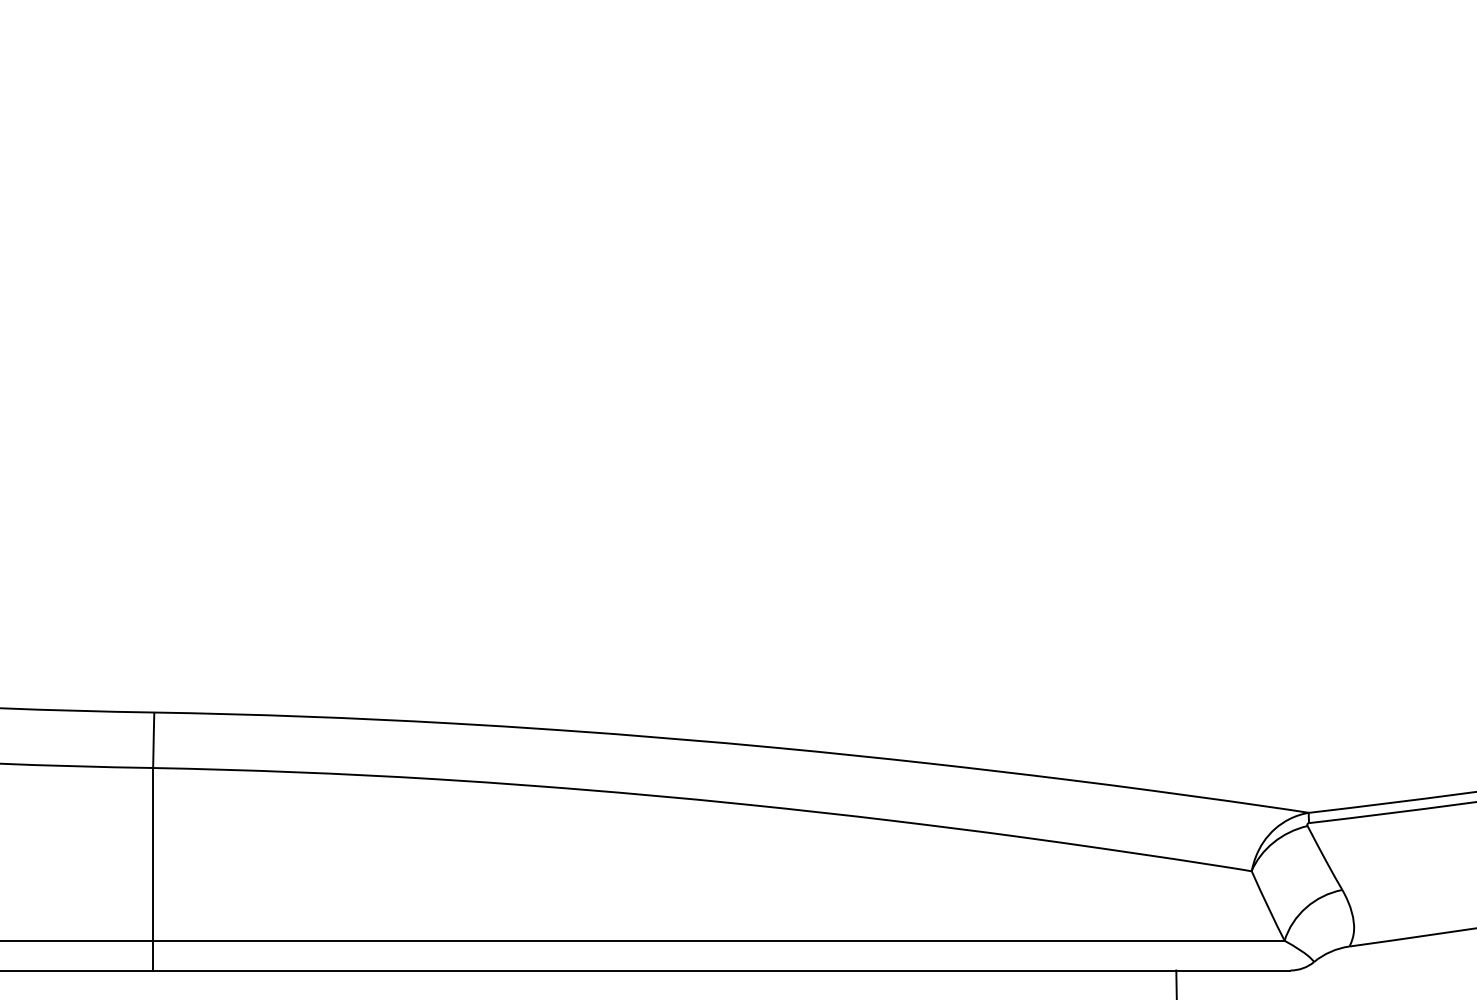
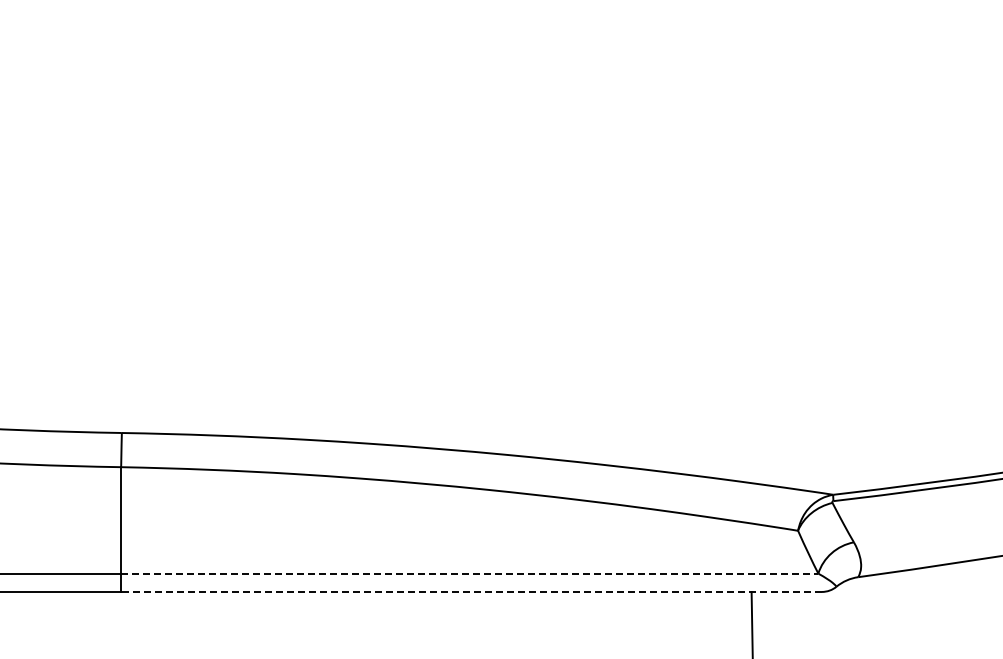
line: (718, 940) -> (469, 573), solid -> dashed
line: (721, 969) -> (471, 591), solid -> dashed

